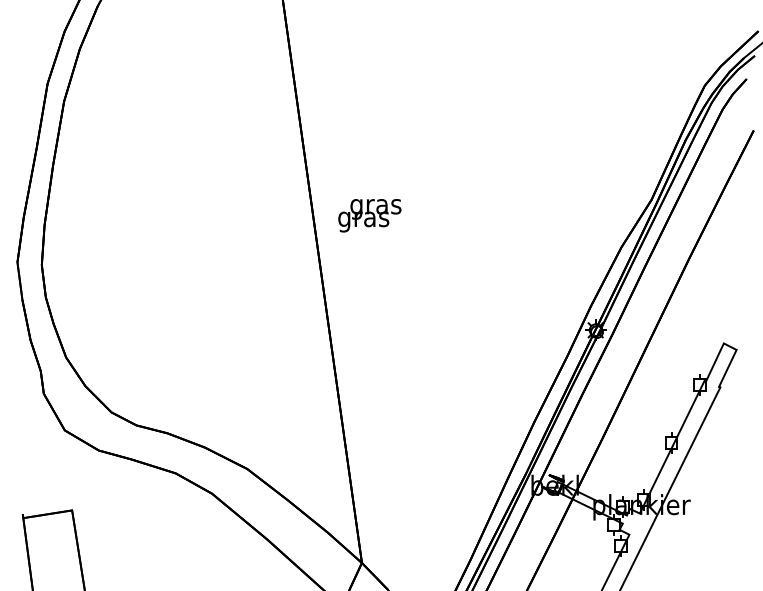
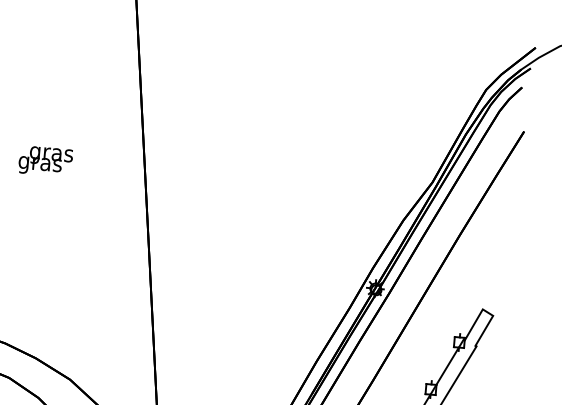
text: (369, 215) -> (45, 161), moved

